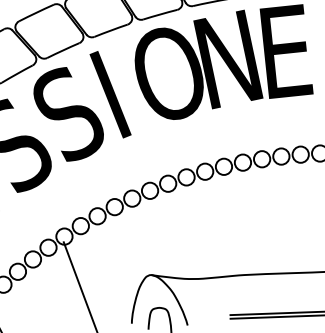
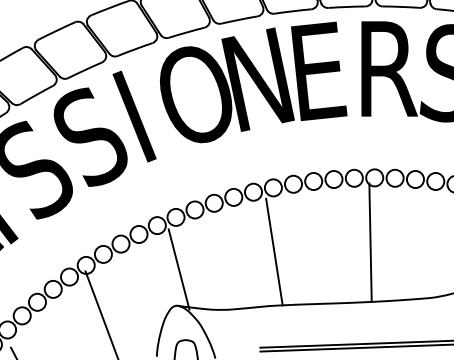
line: (244, 223) -> (274, 251), added
line: (152, 240) -> (178, 269), added

